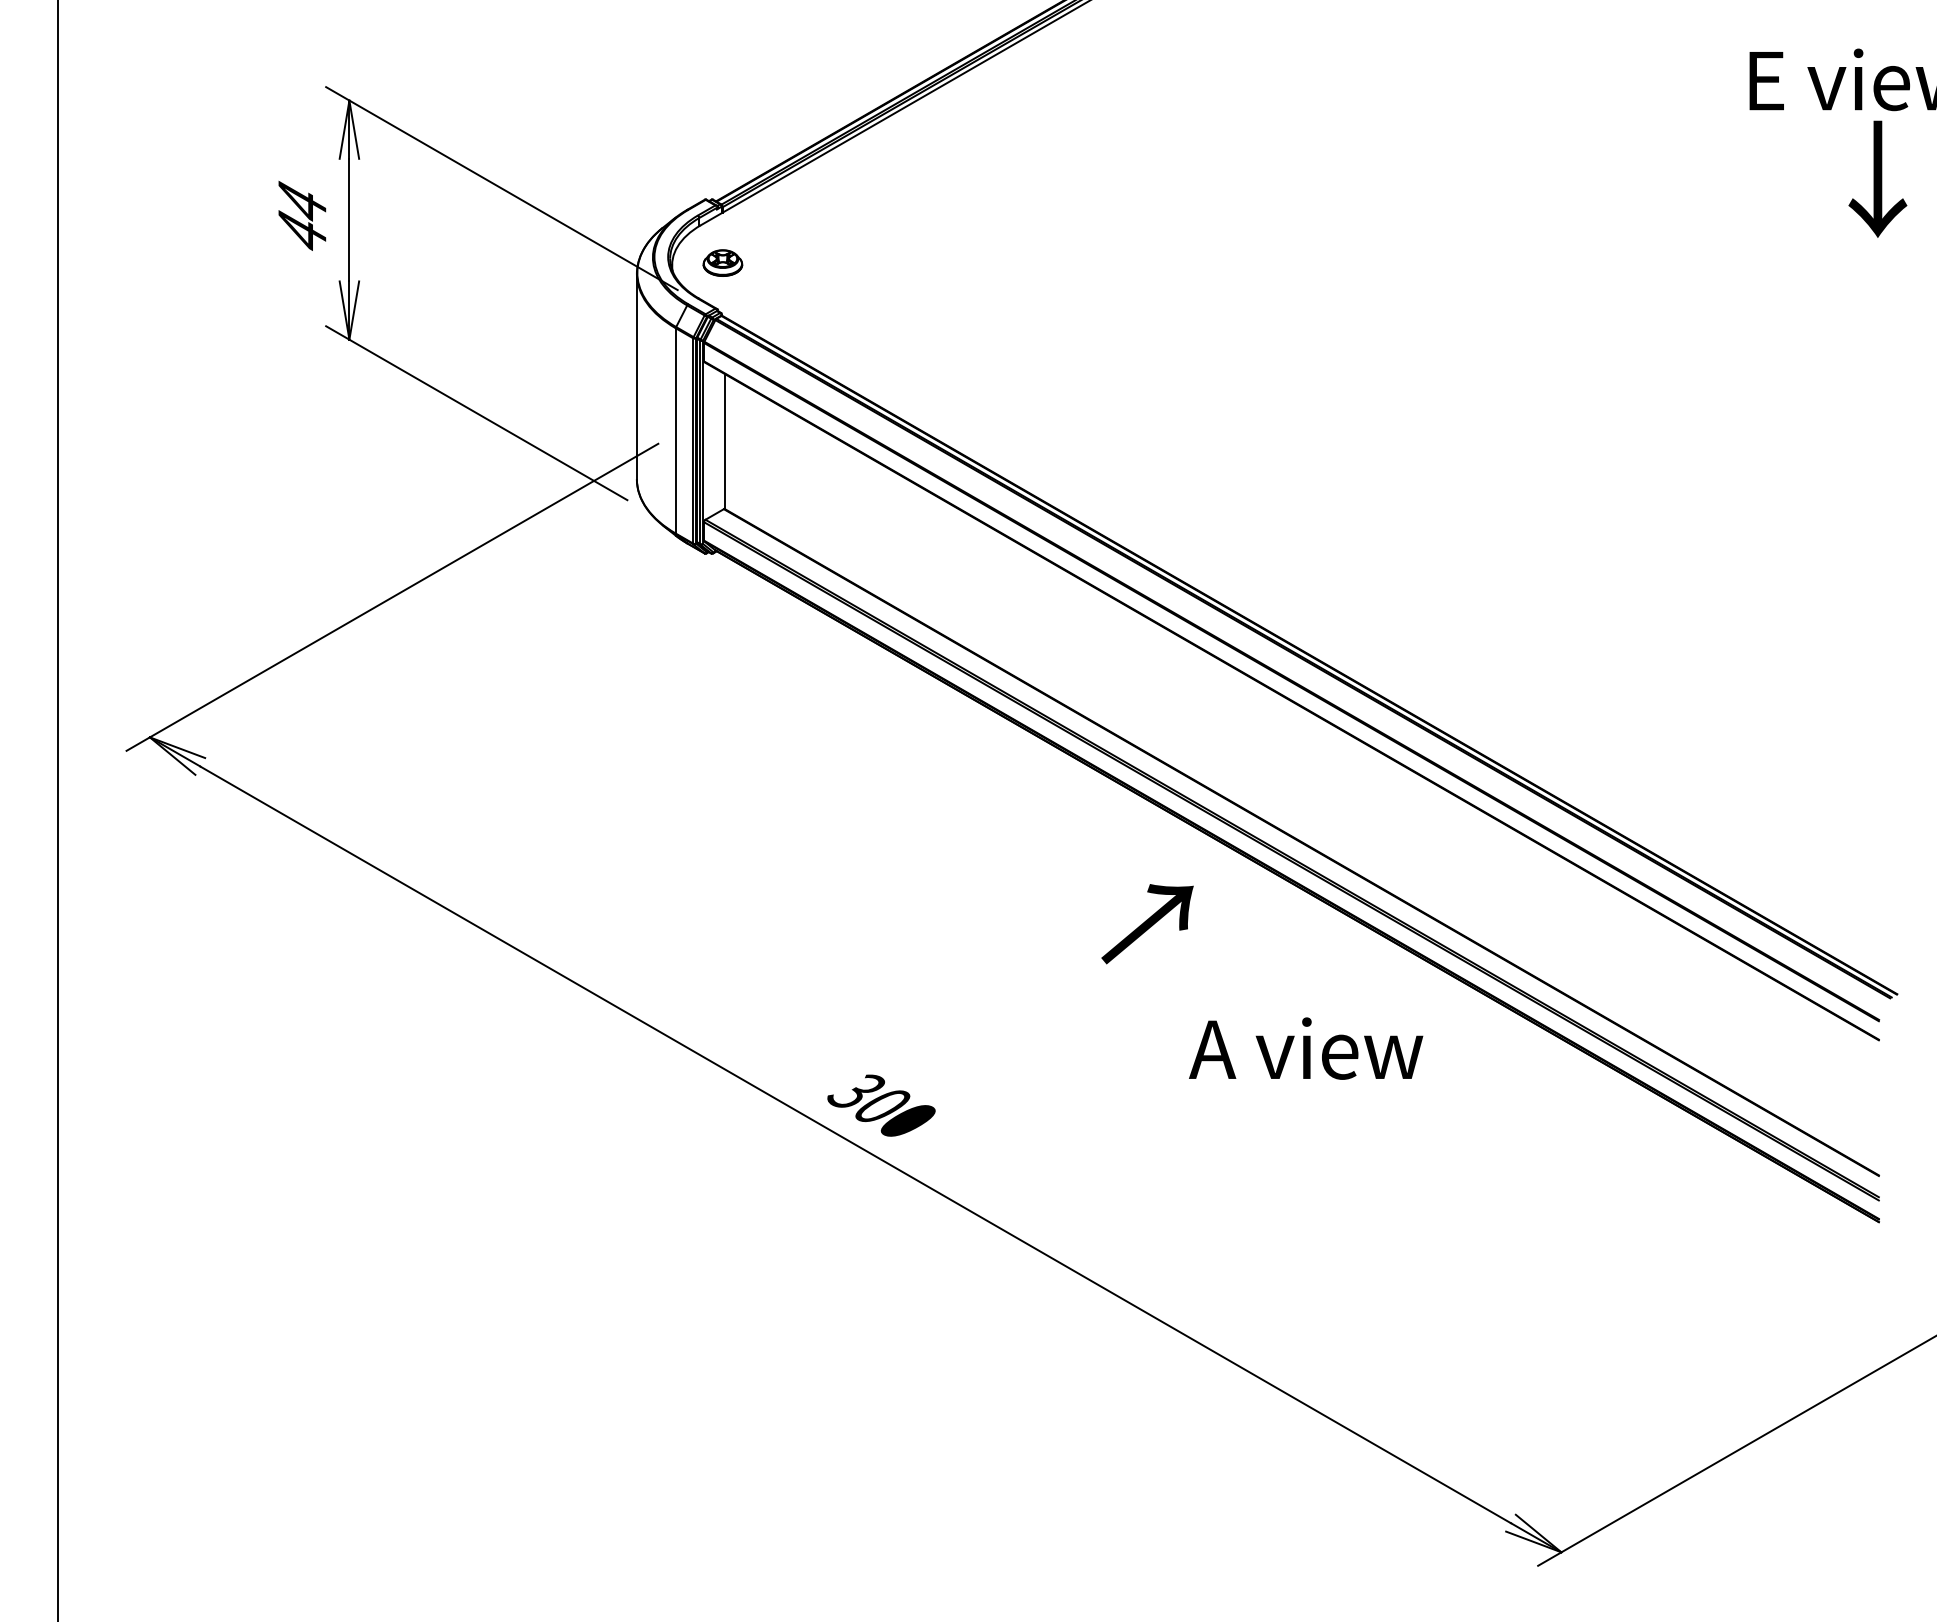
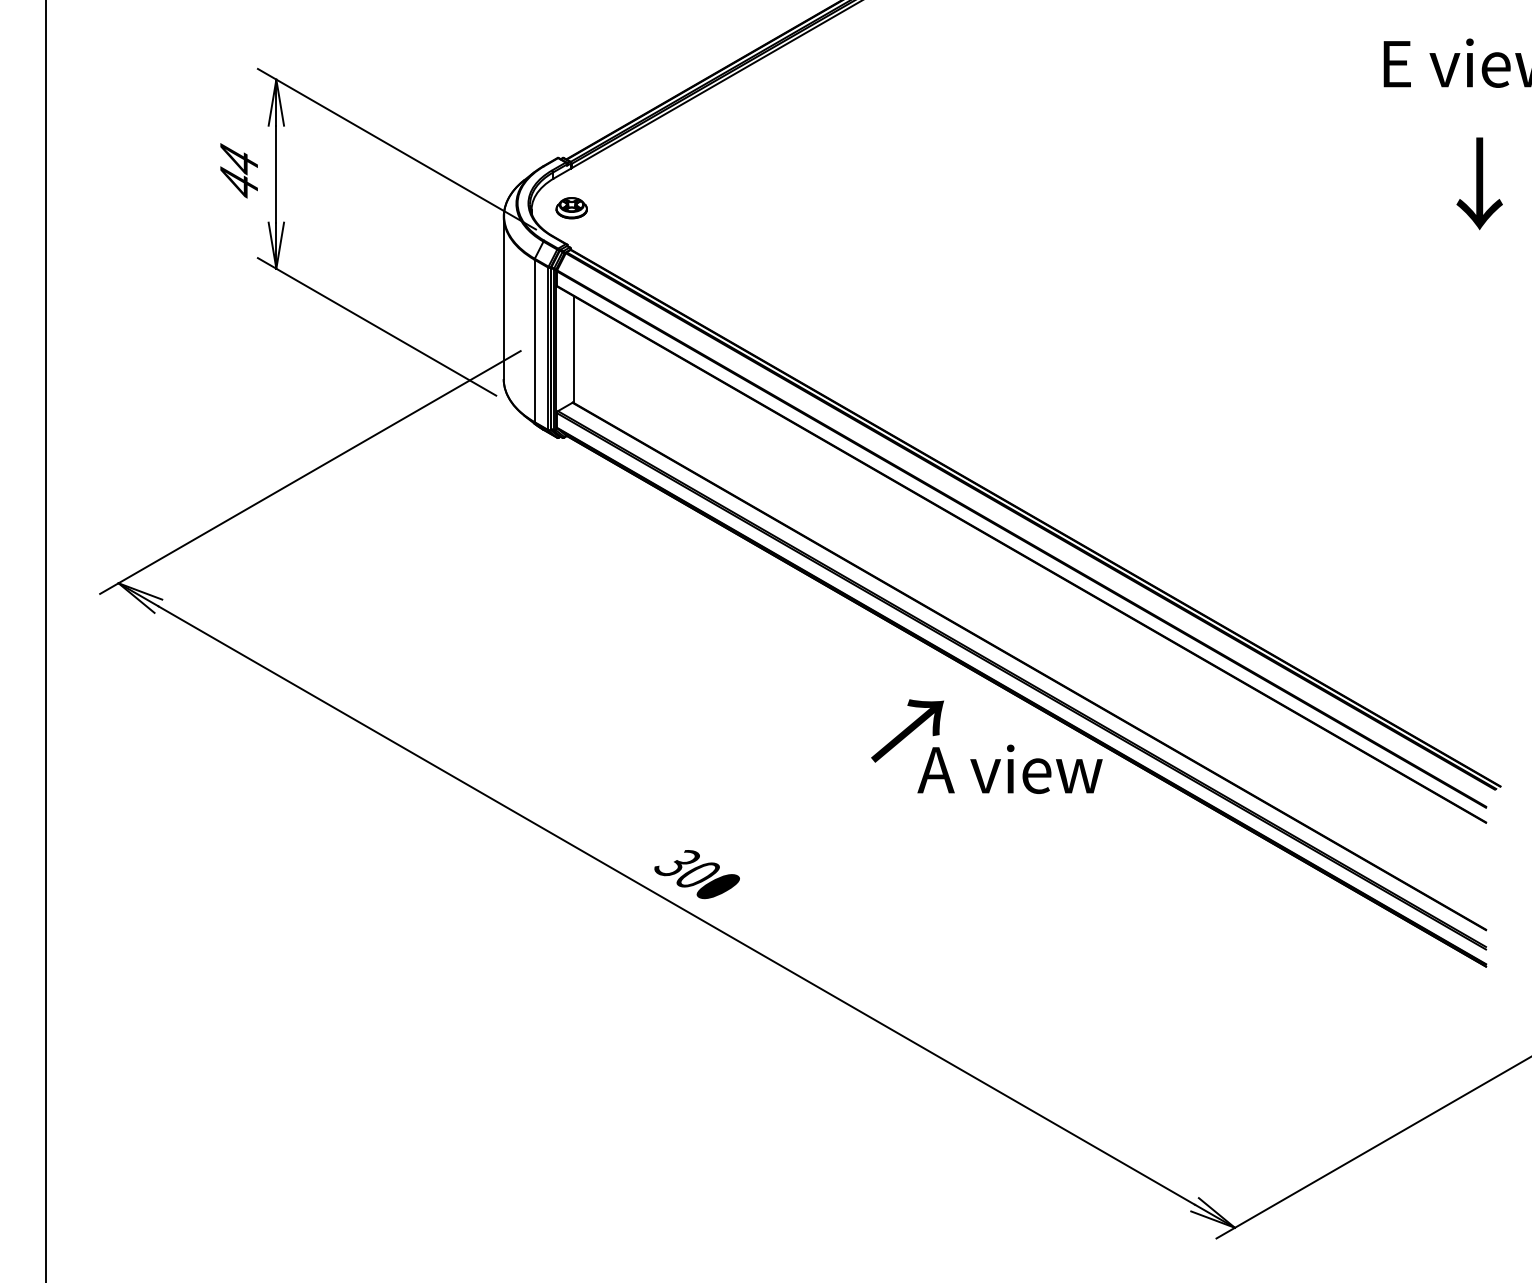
text: (1877, 178) -> (1479, 183), moved
text: (1306, 1048) -> (1010, 769), moved

